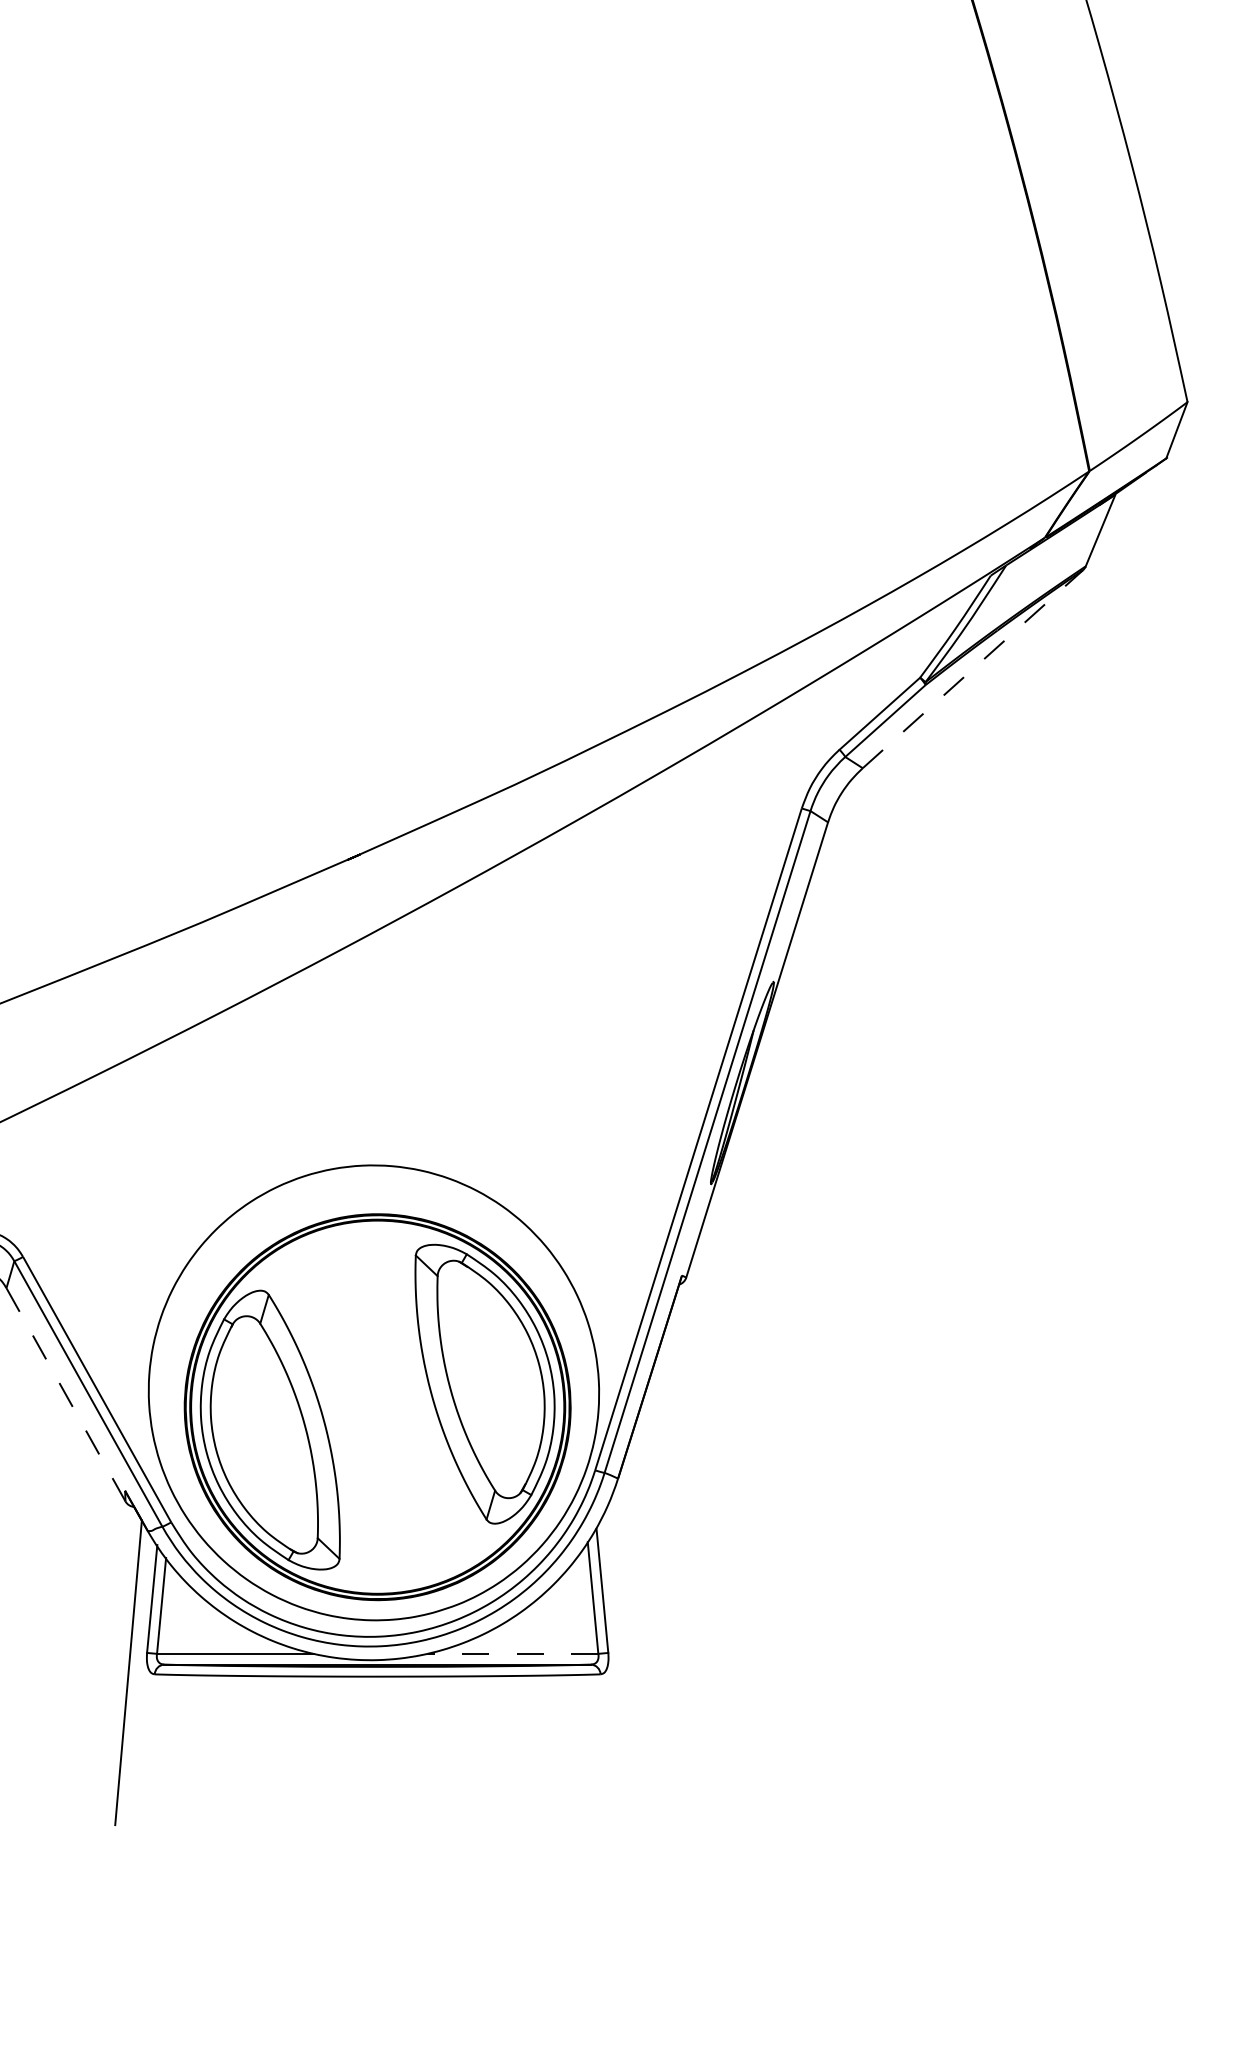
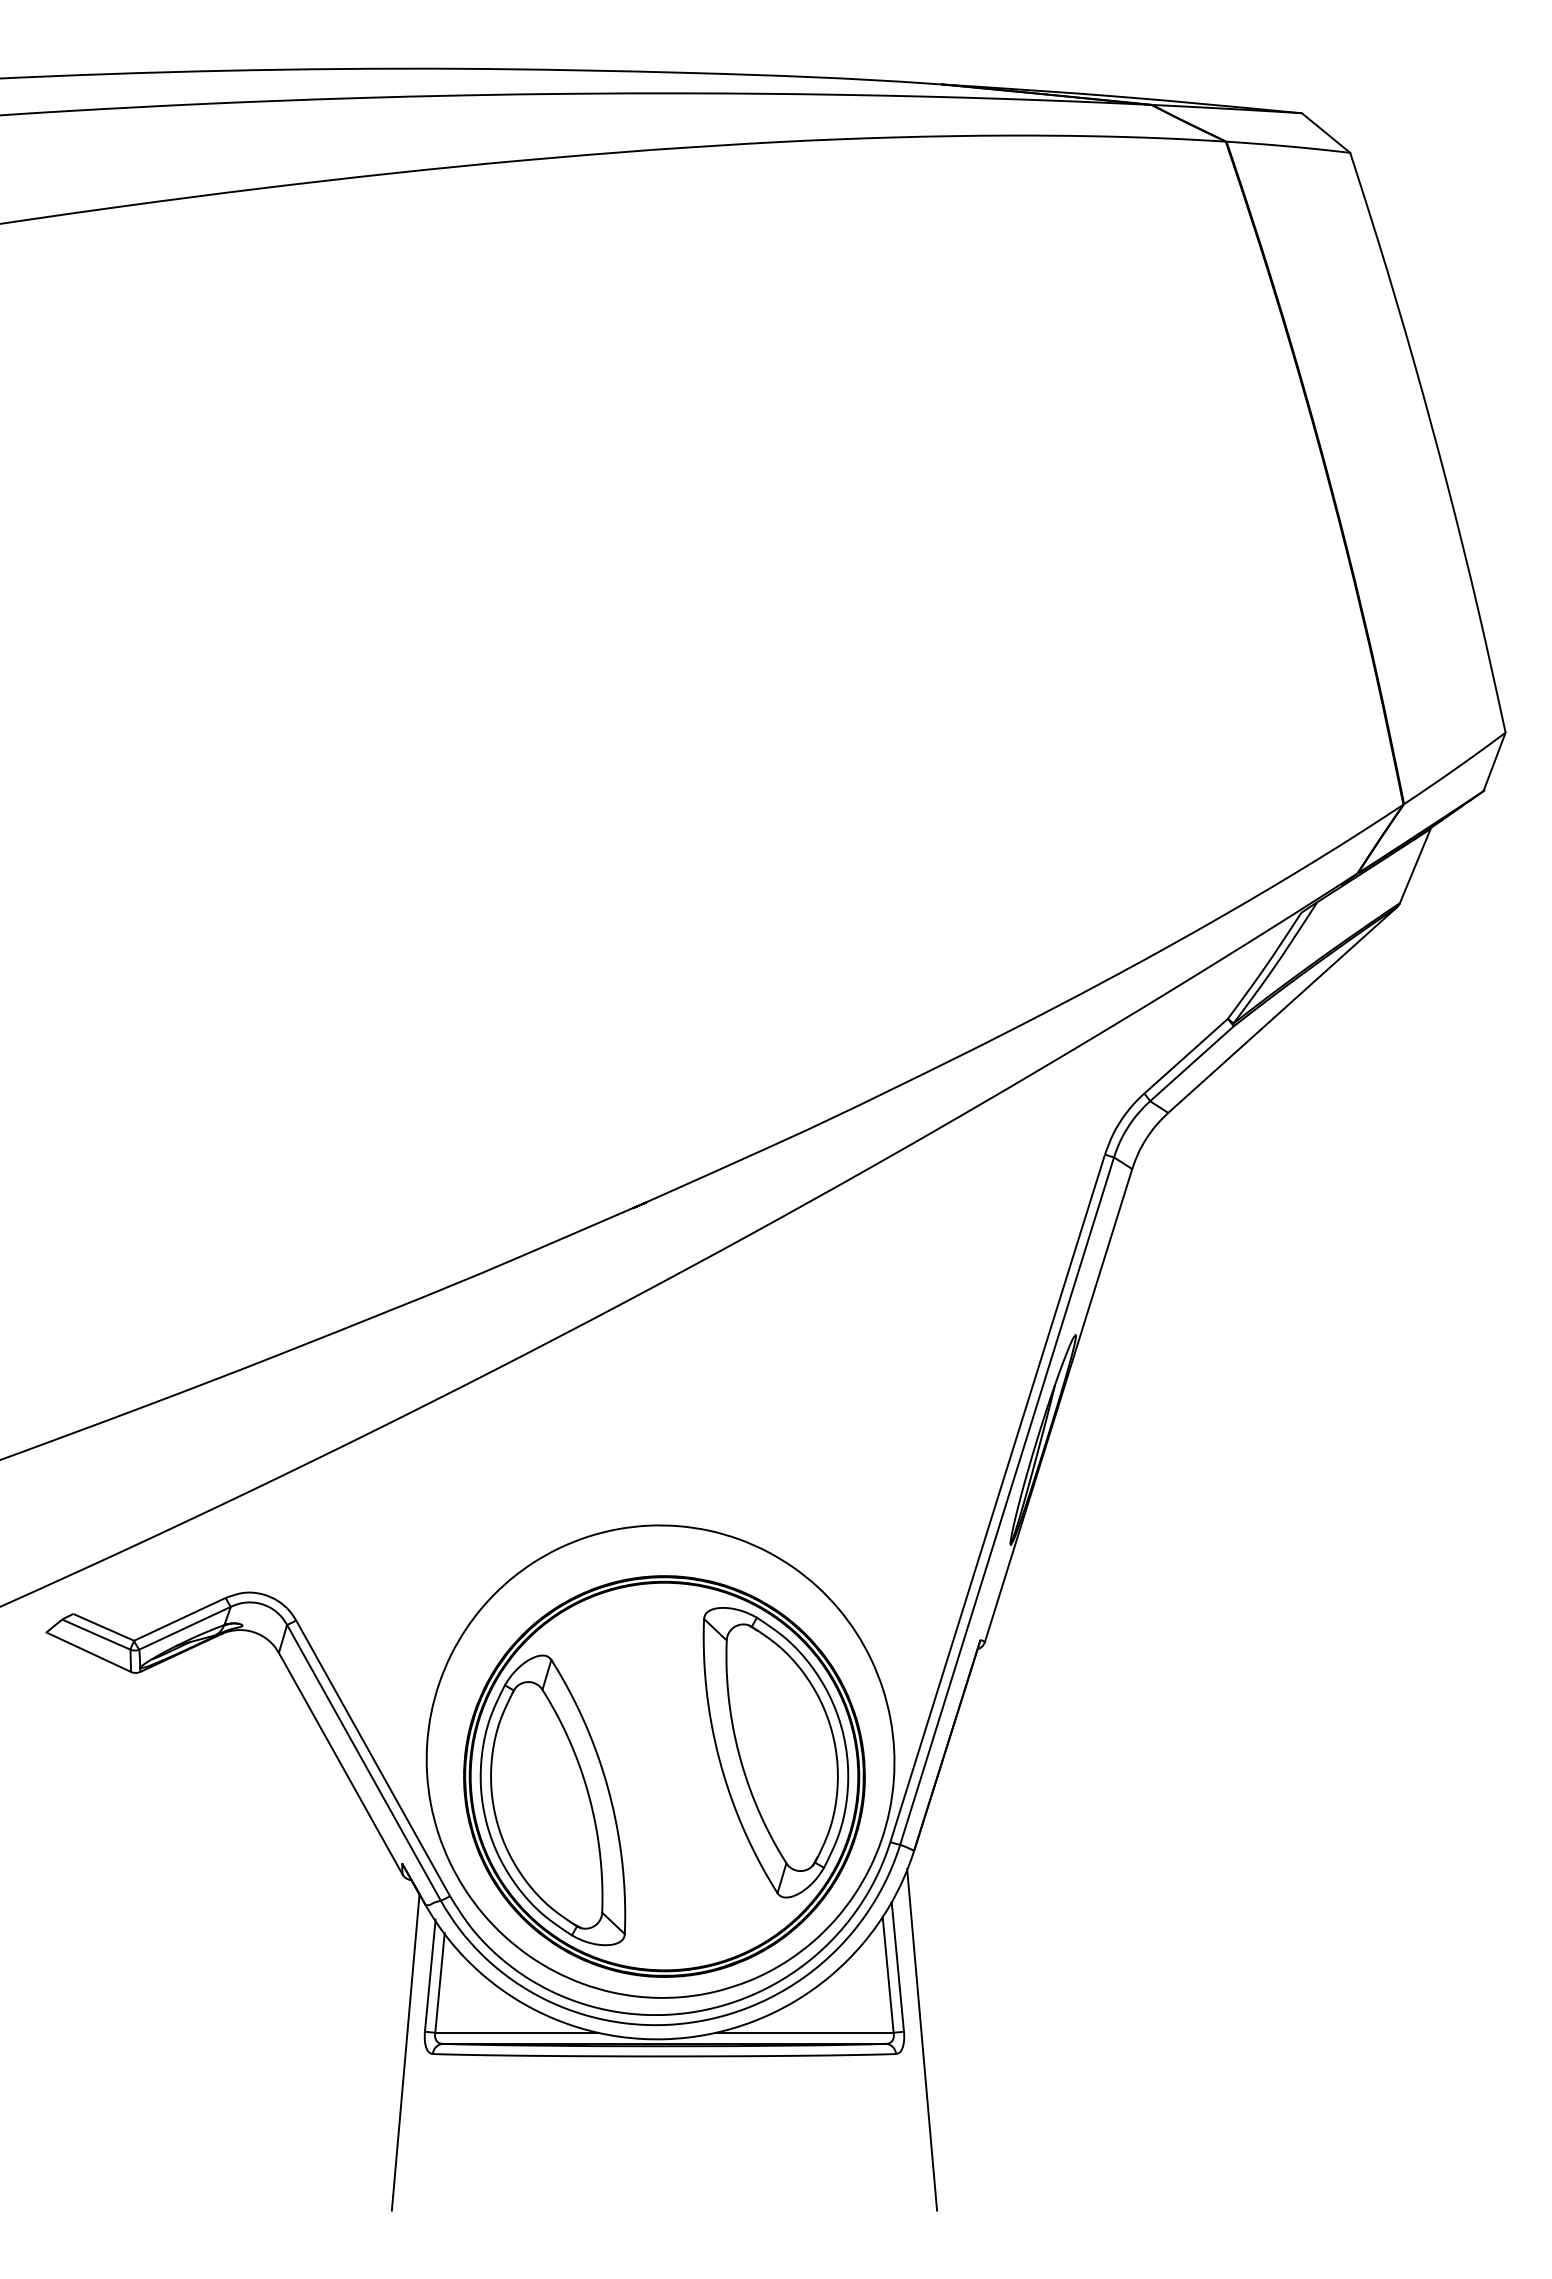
line: (972, 669) -> (1282, 1010), dashed -> solid
line: (65, 1394) -> (340, 1763), dashed -> solid
line: (512, 1653) -> (804, 2032), dashed -> solid
line: (626, 1660) -> (922, 2039), added

